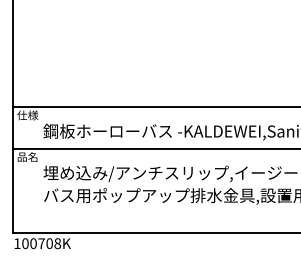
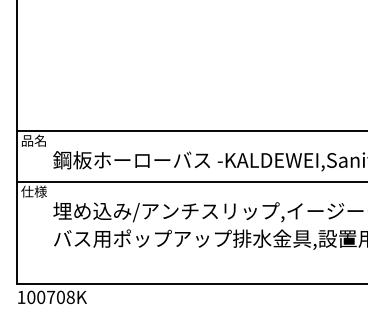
text: (27, 115) -> (33, 140), 仕様 -> 品名
text: (27, 156) -> (33, 191), 品名 -> 仕様

